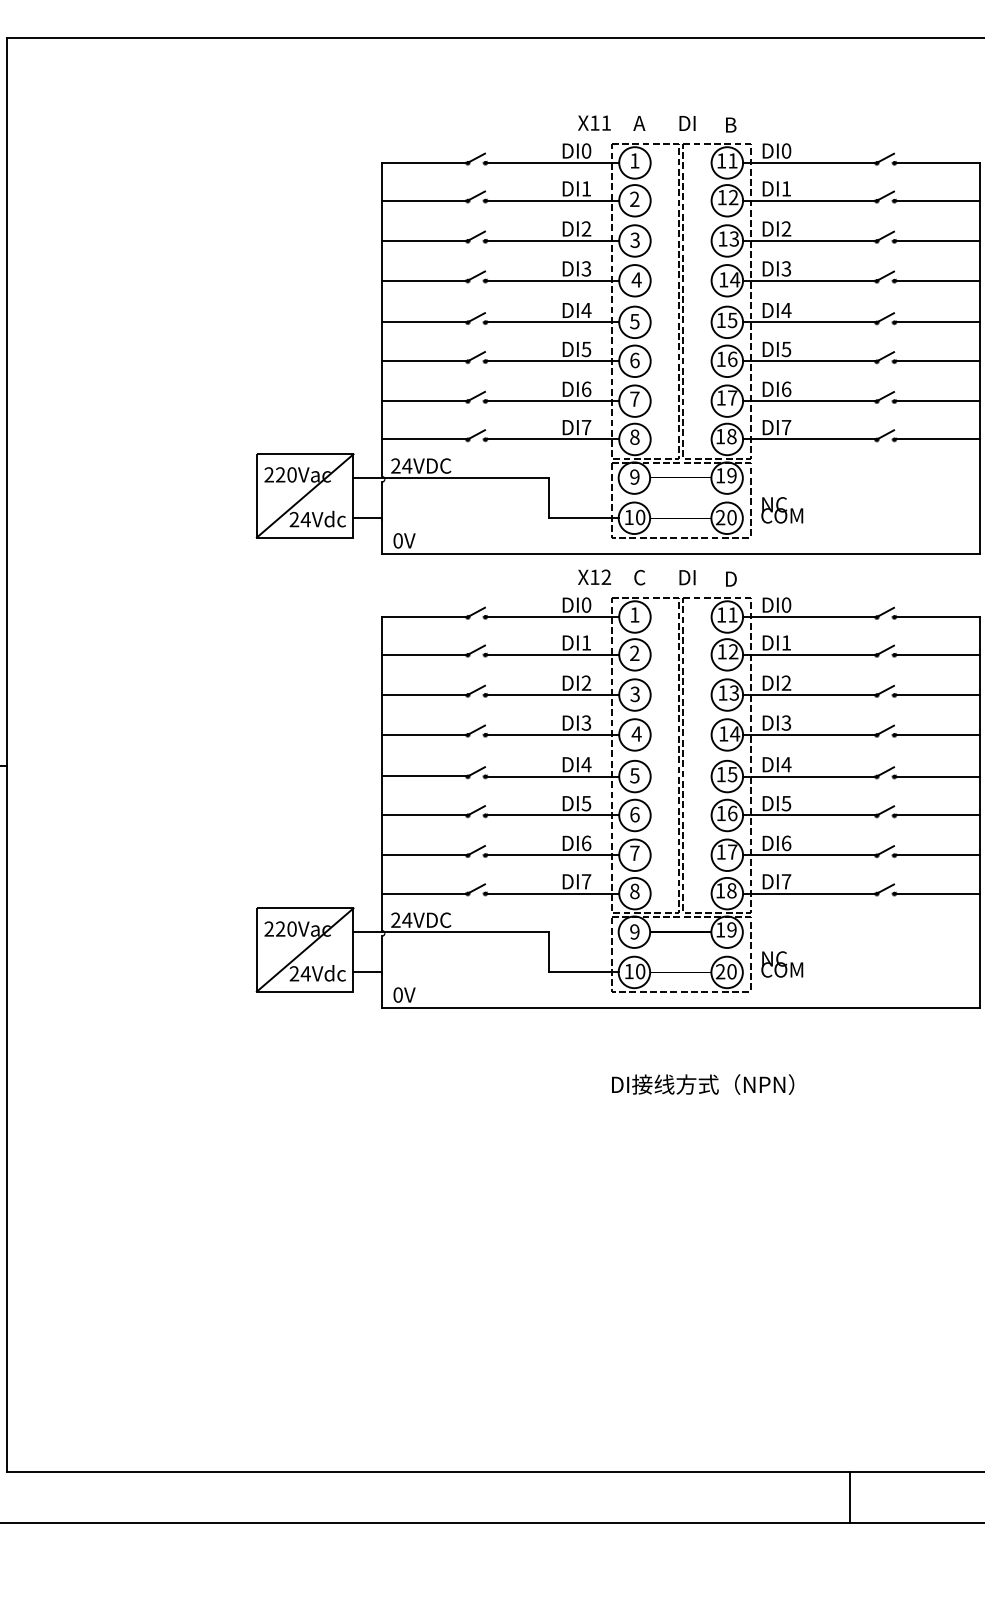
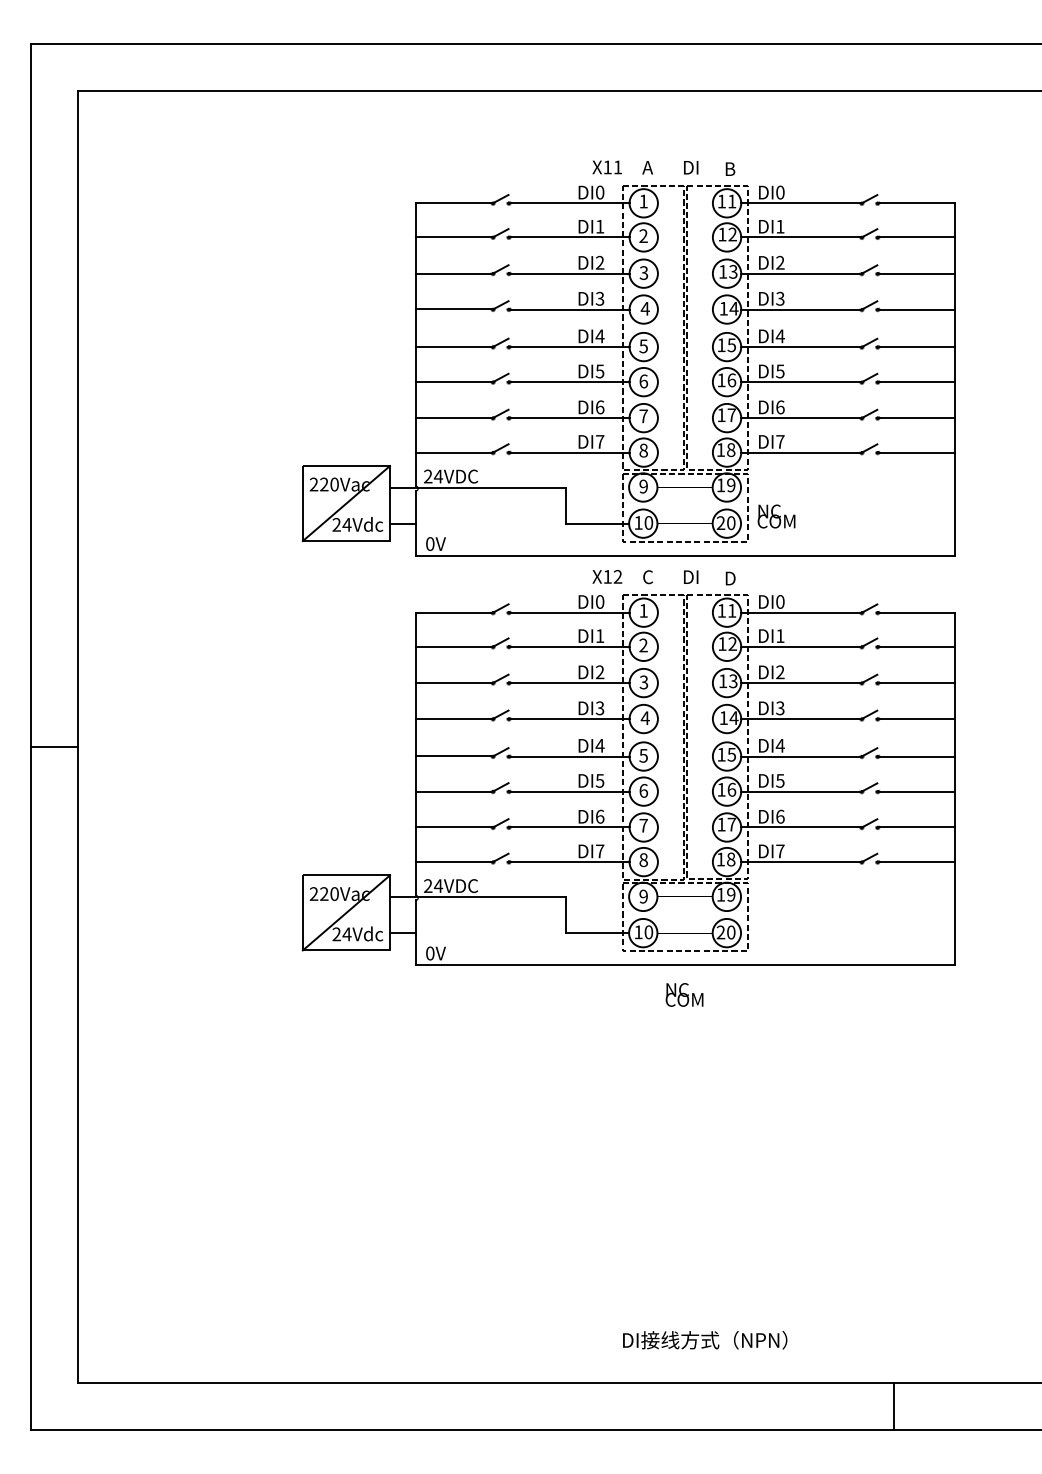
text: (782, 963) -> (684, 994), moved
text: (703, 1084) -> (705, 1340), moved
line: (849, 1497) -> (894, 1406), moved

